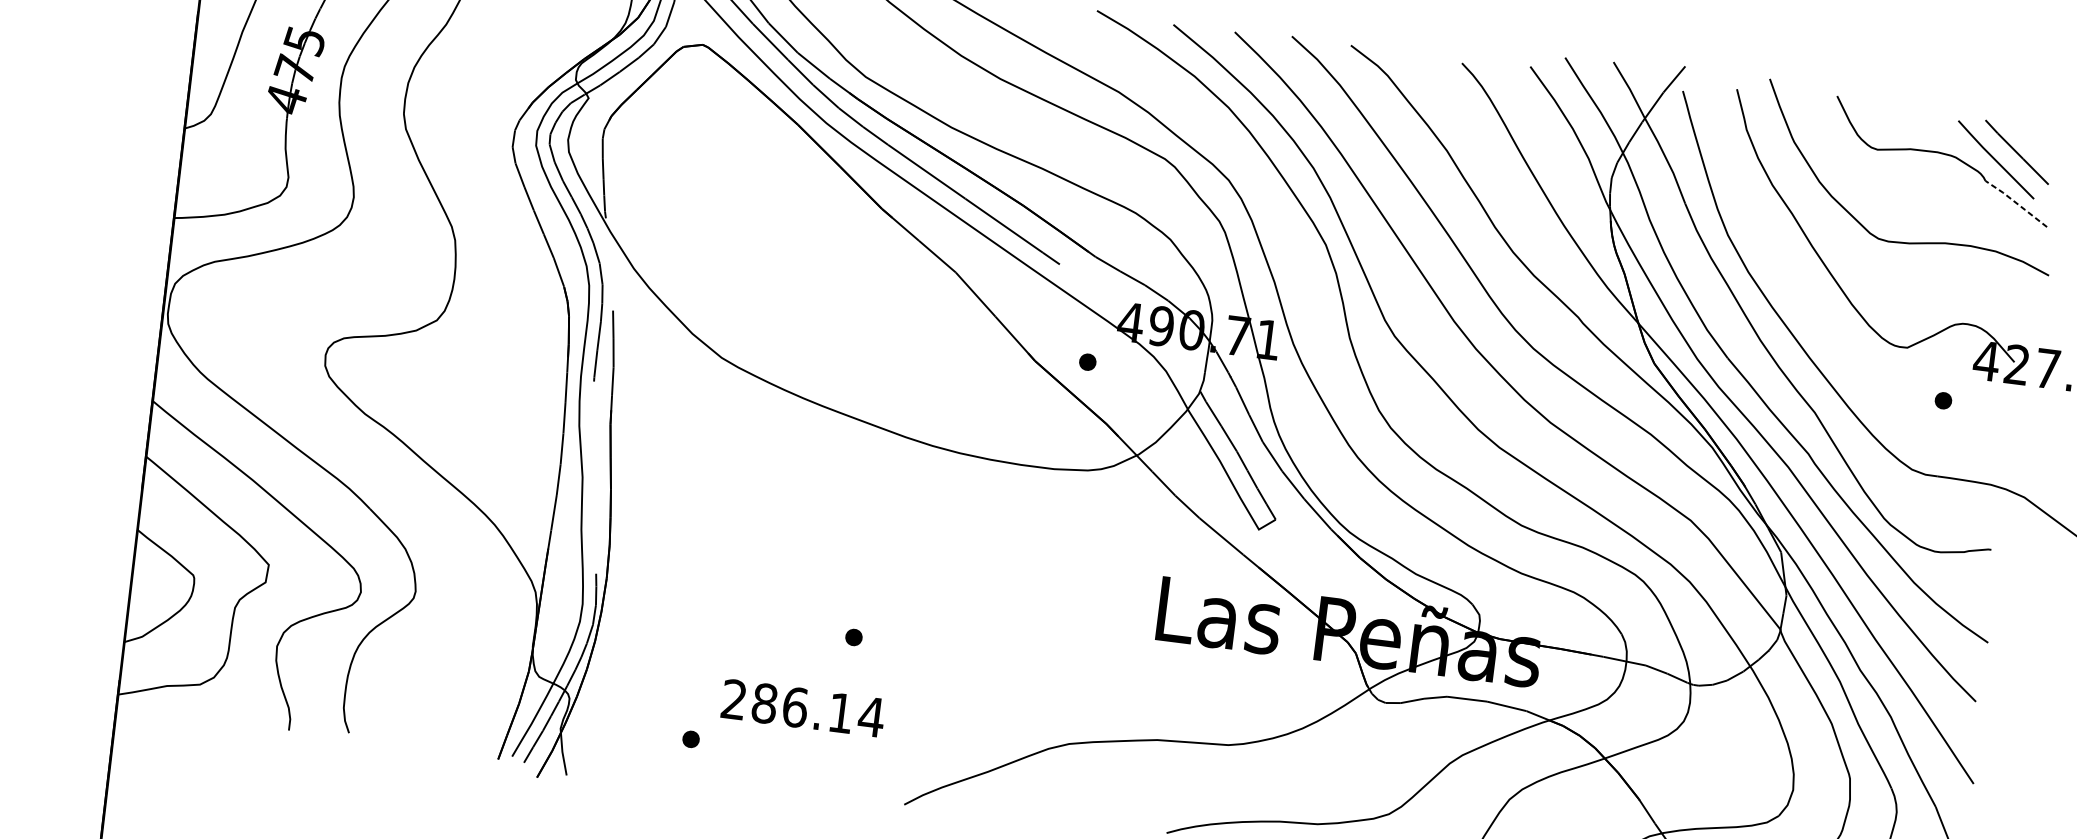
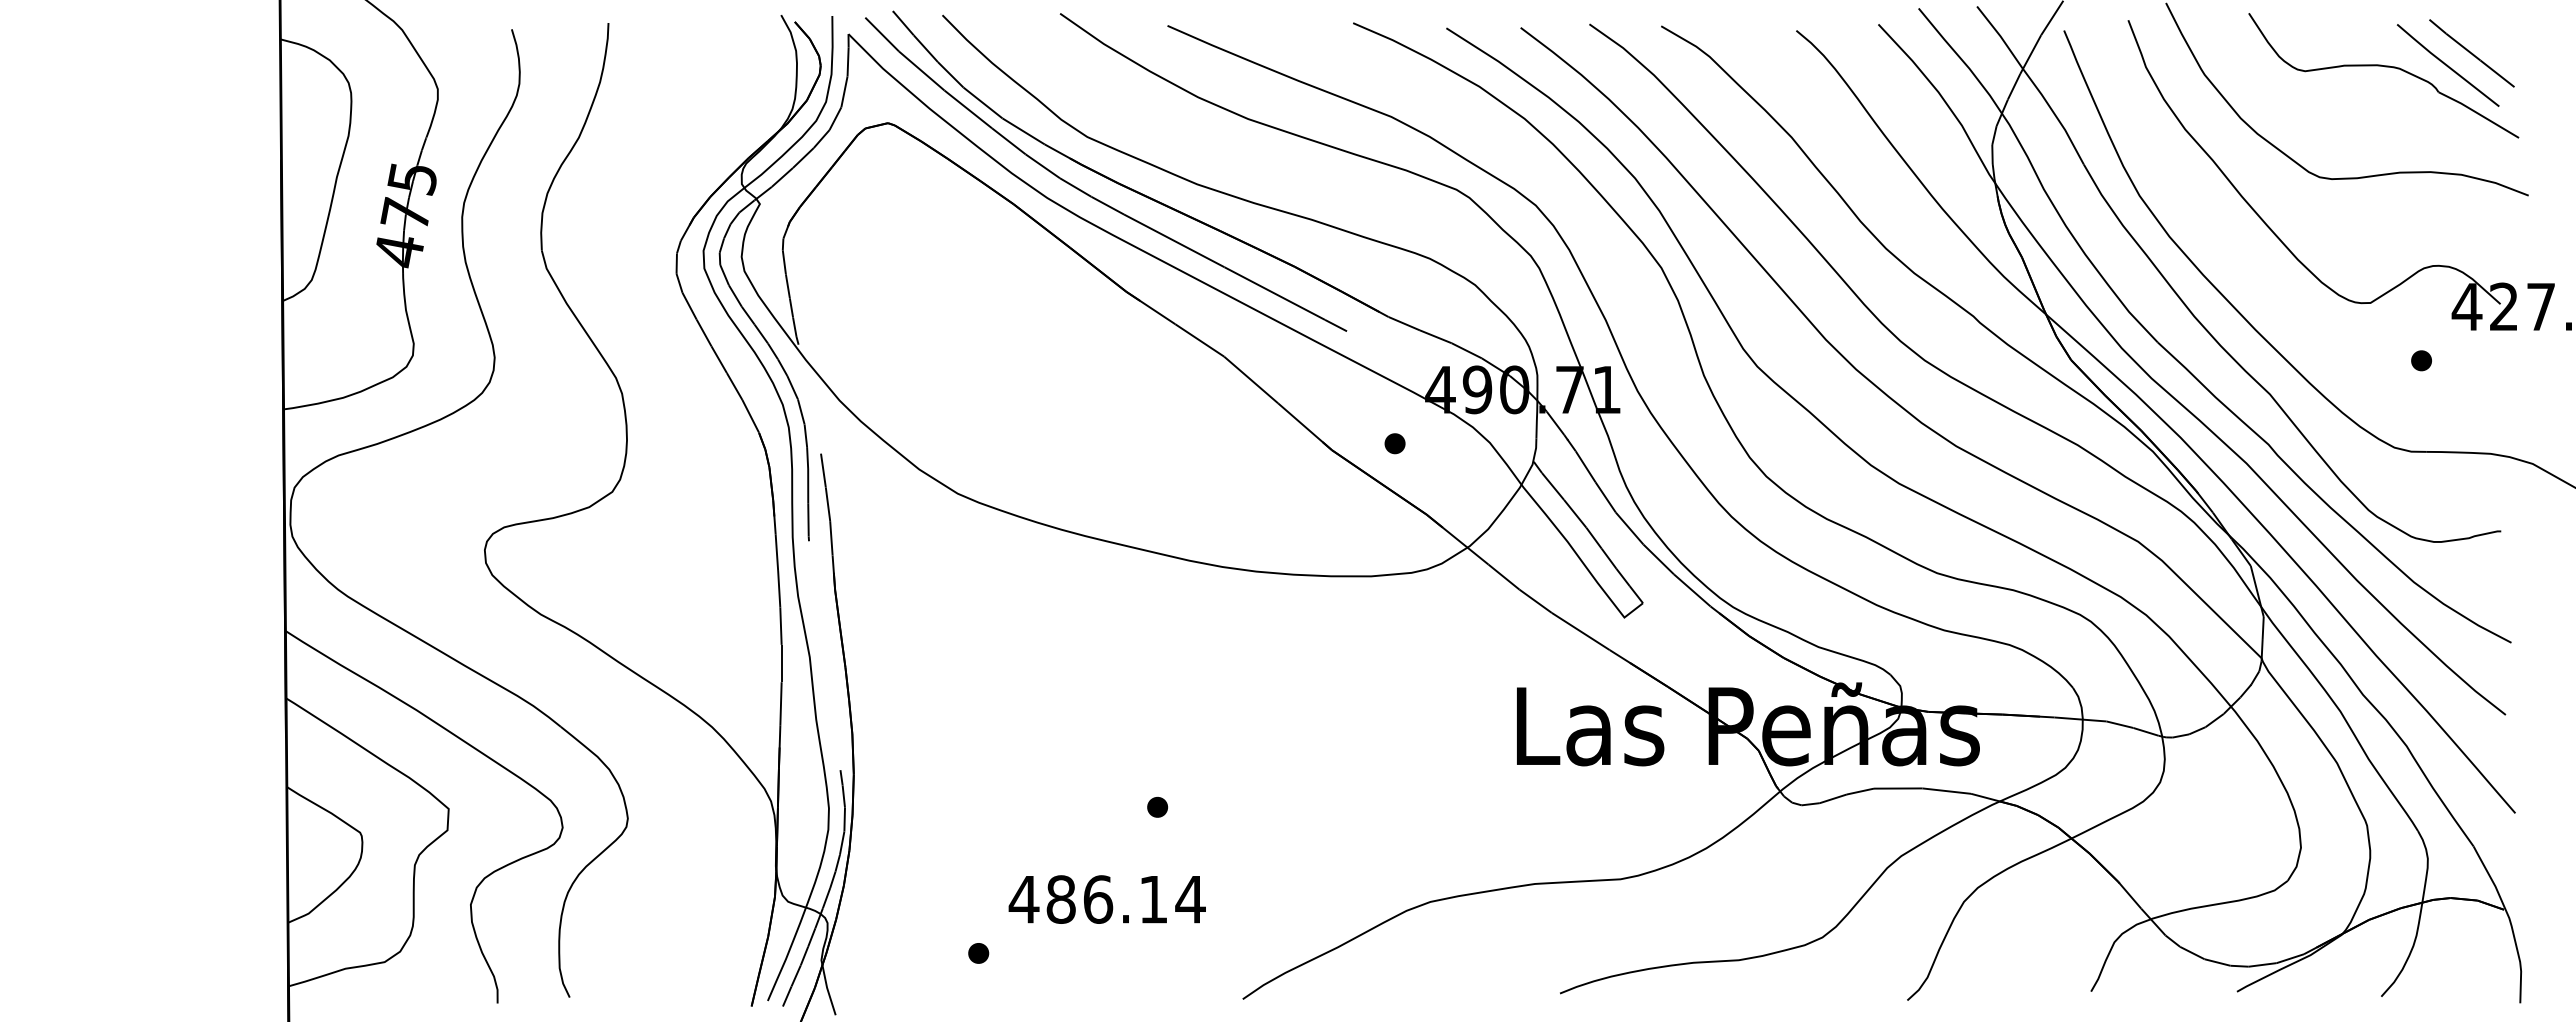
line: (2016, 203) -> (2479, 114), dashed -> solid
text: (733, 699) -> (1023, 899), 286.14 -> 486.14

